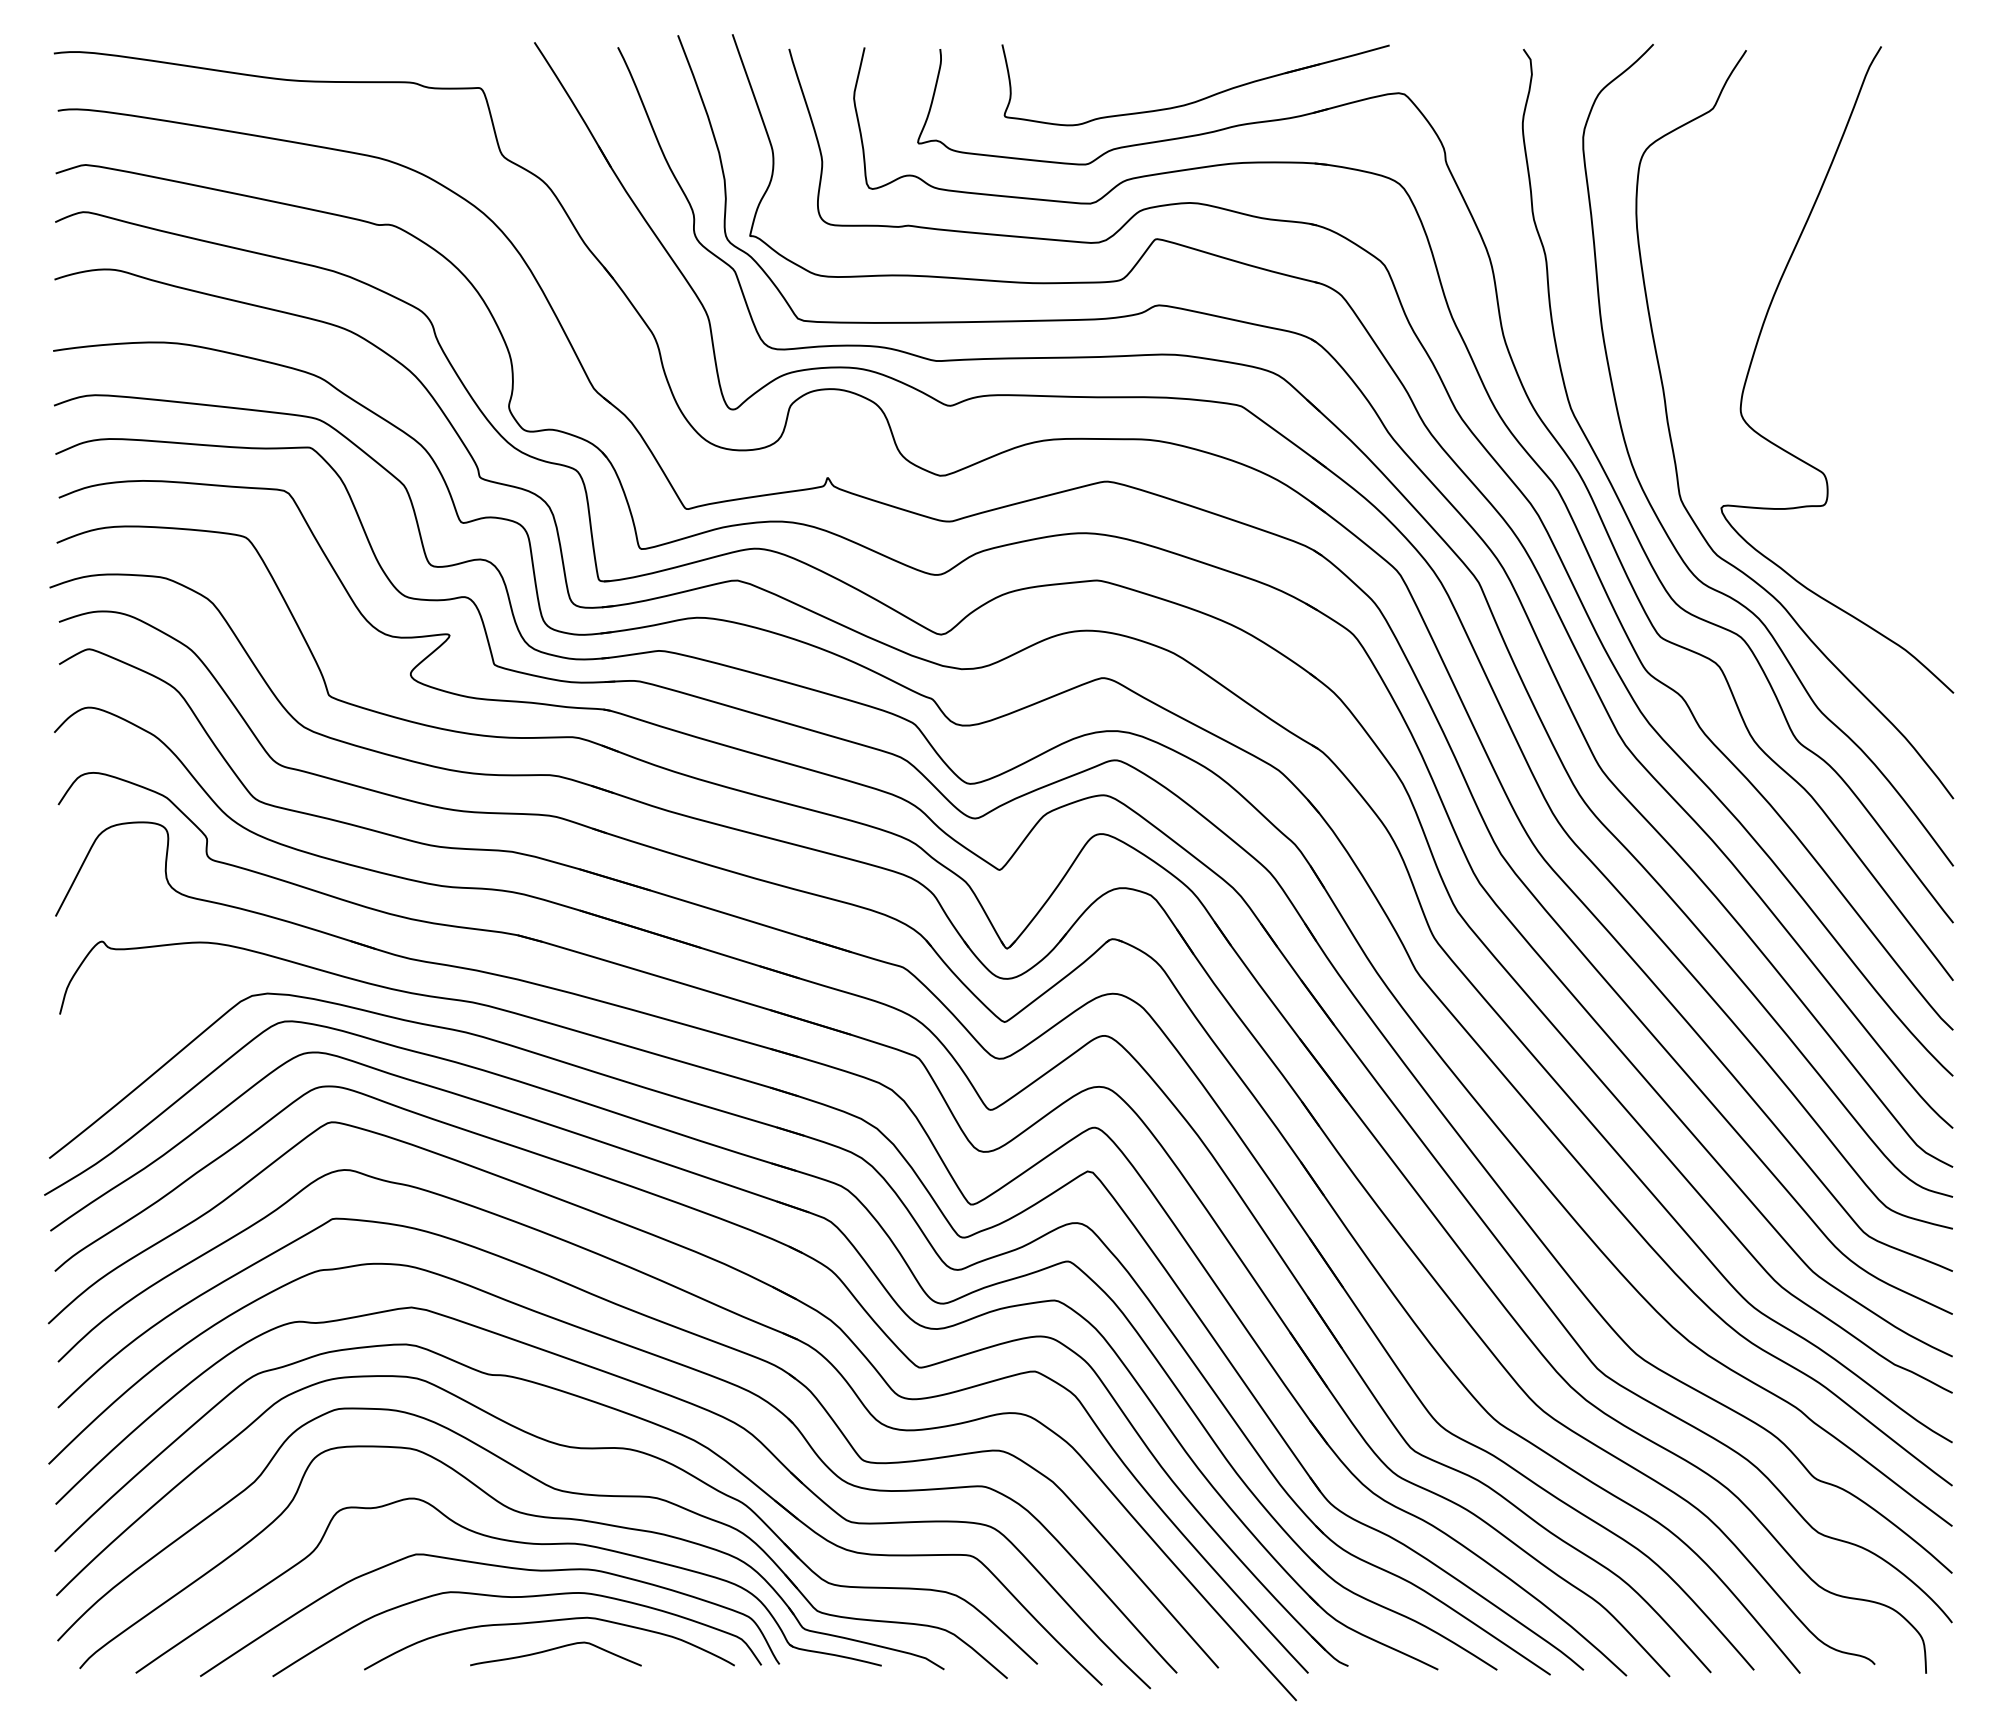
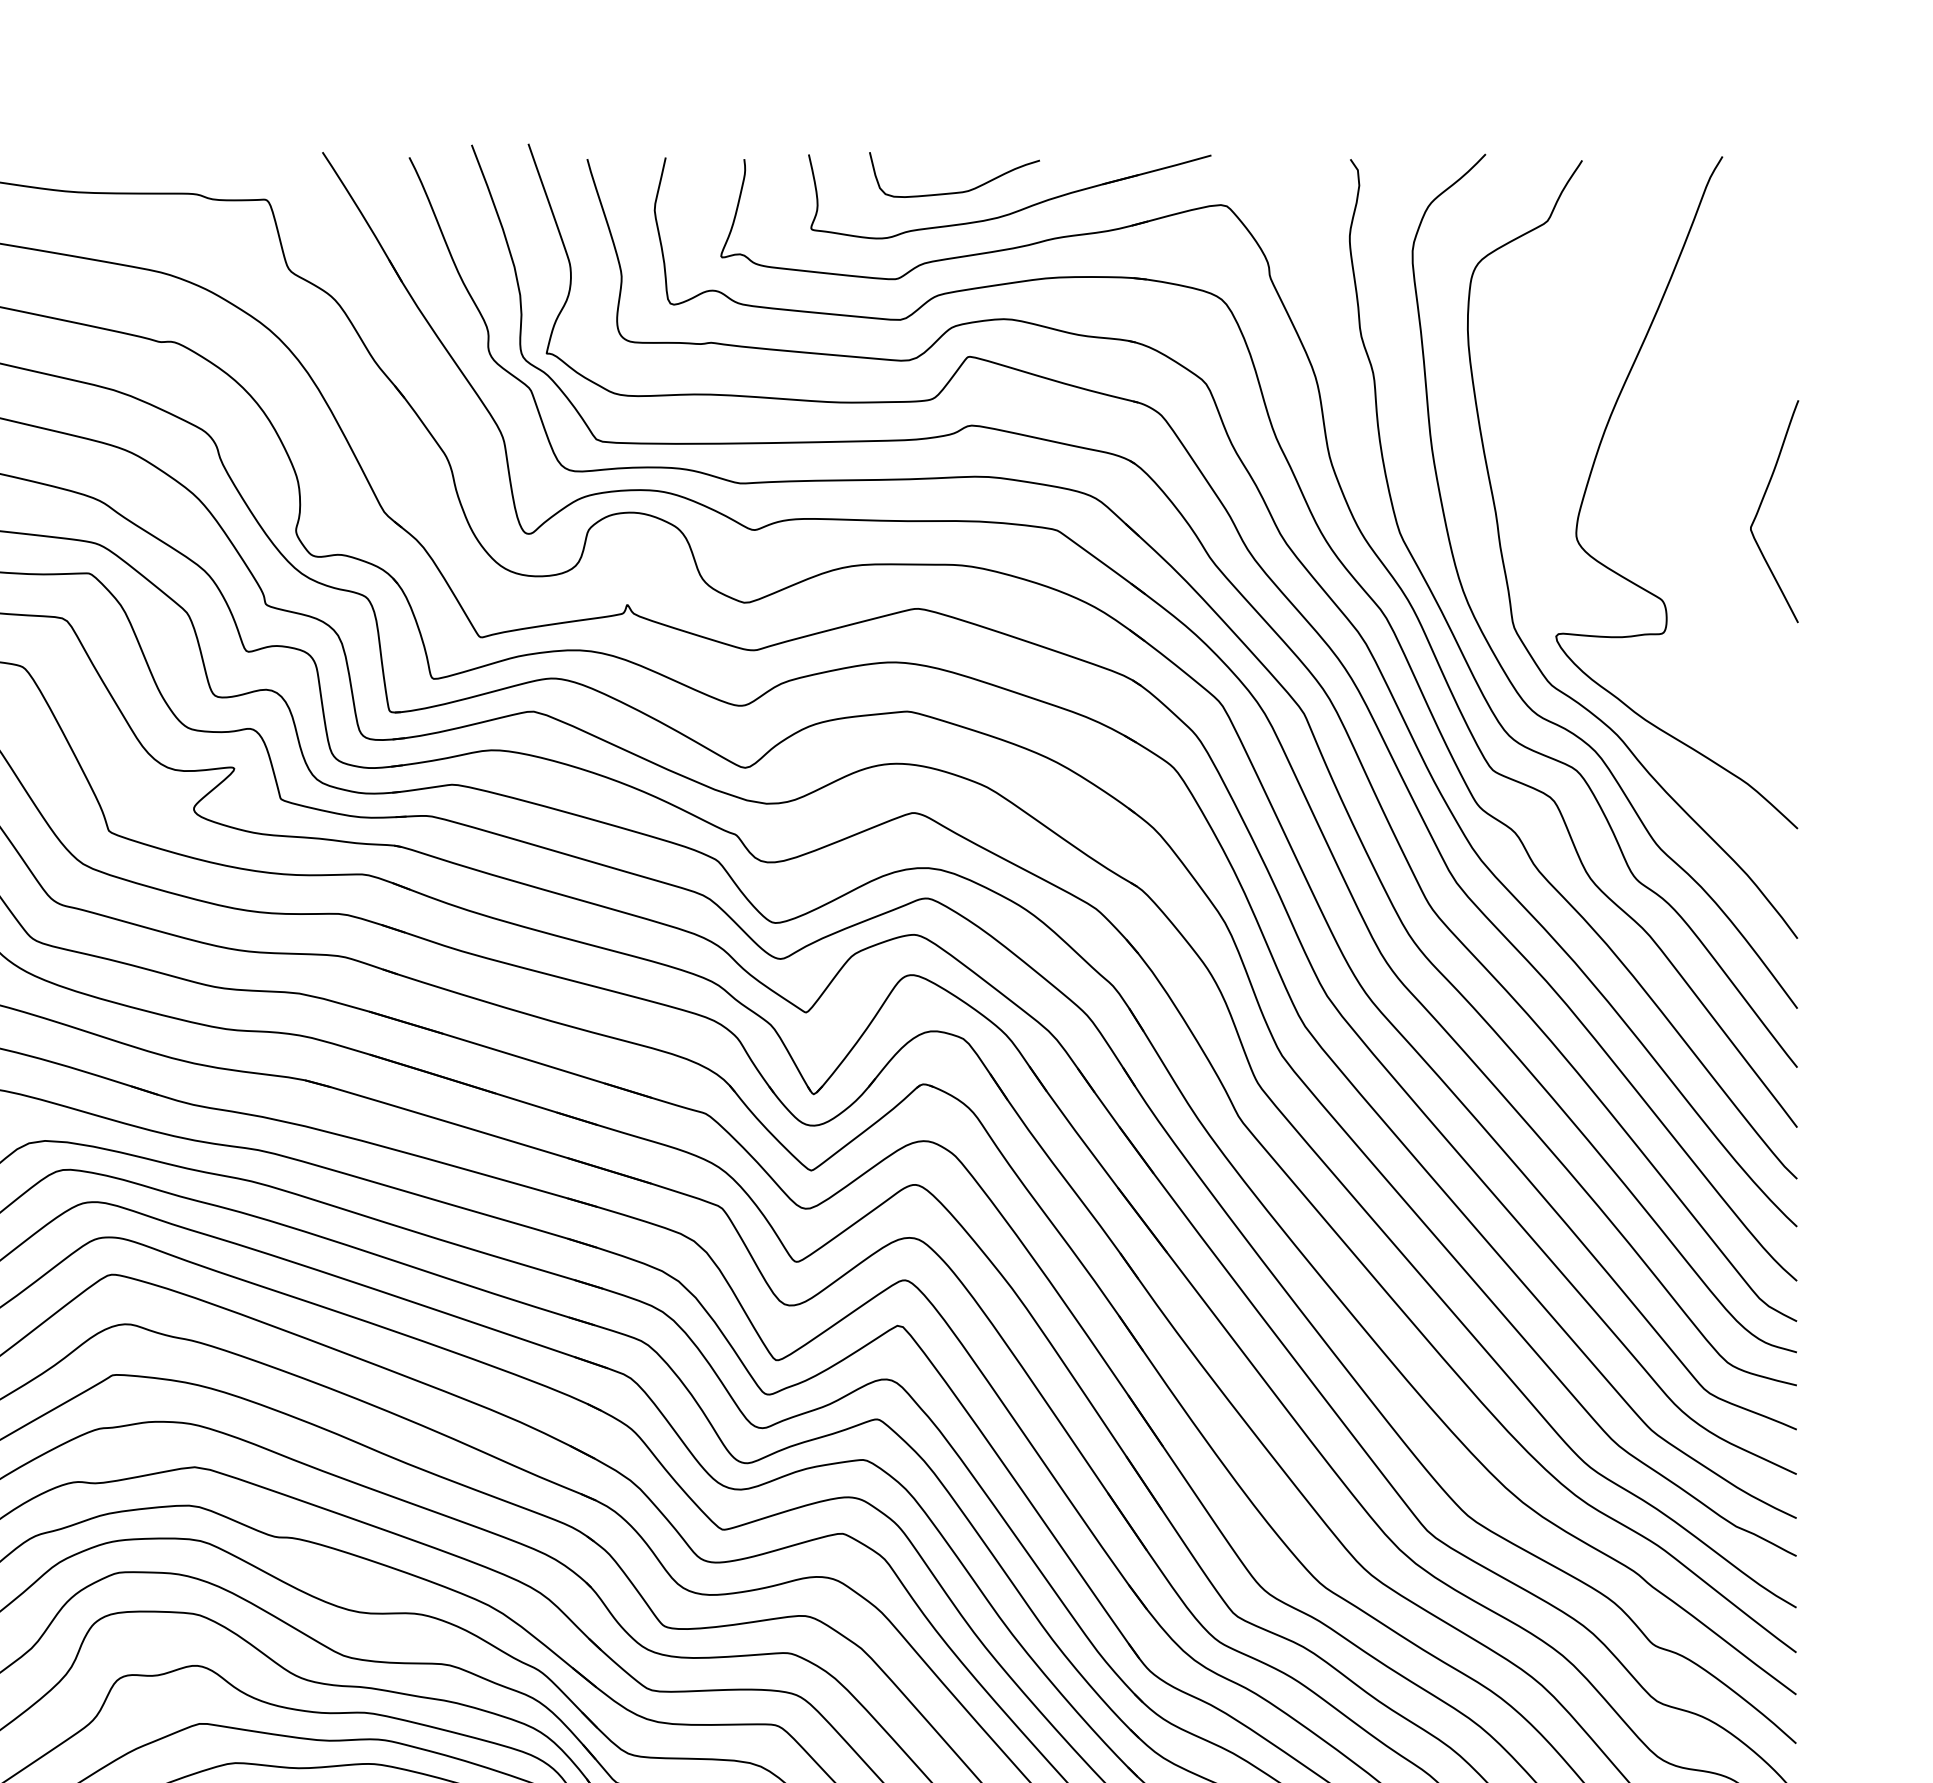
curve: (1142, 80) -> (954, 191), added
curve: (1918, 383) -> (1761, 506), added

